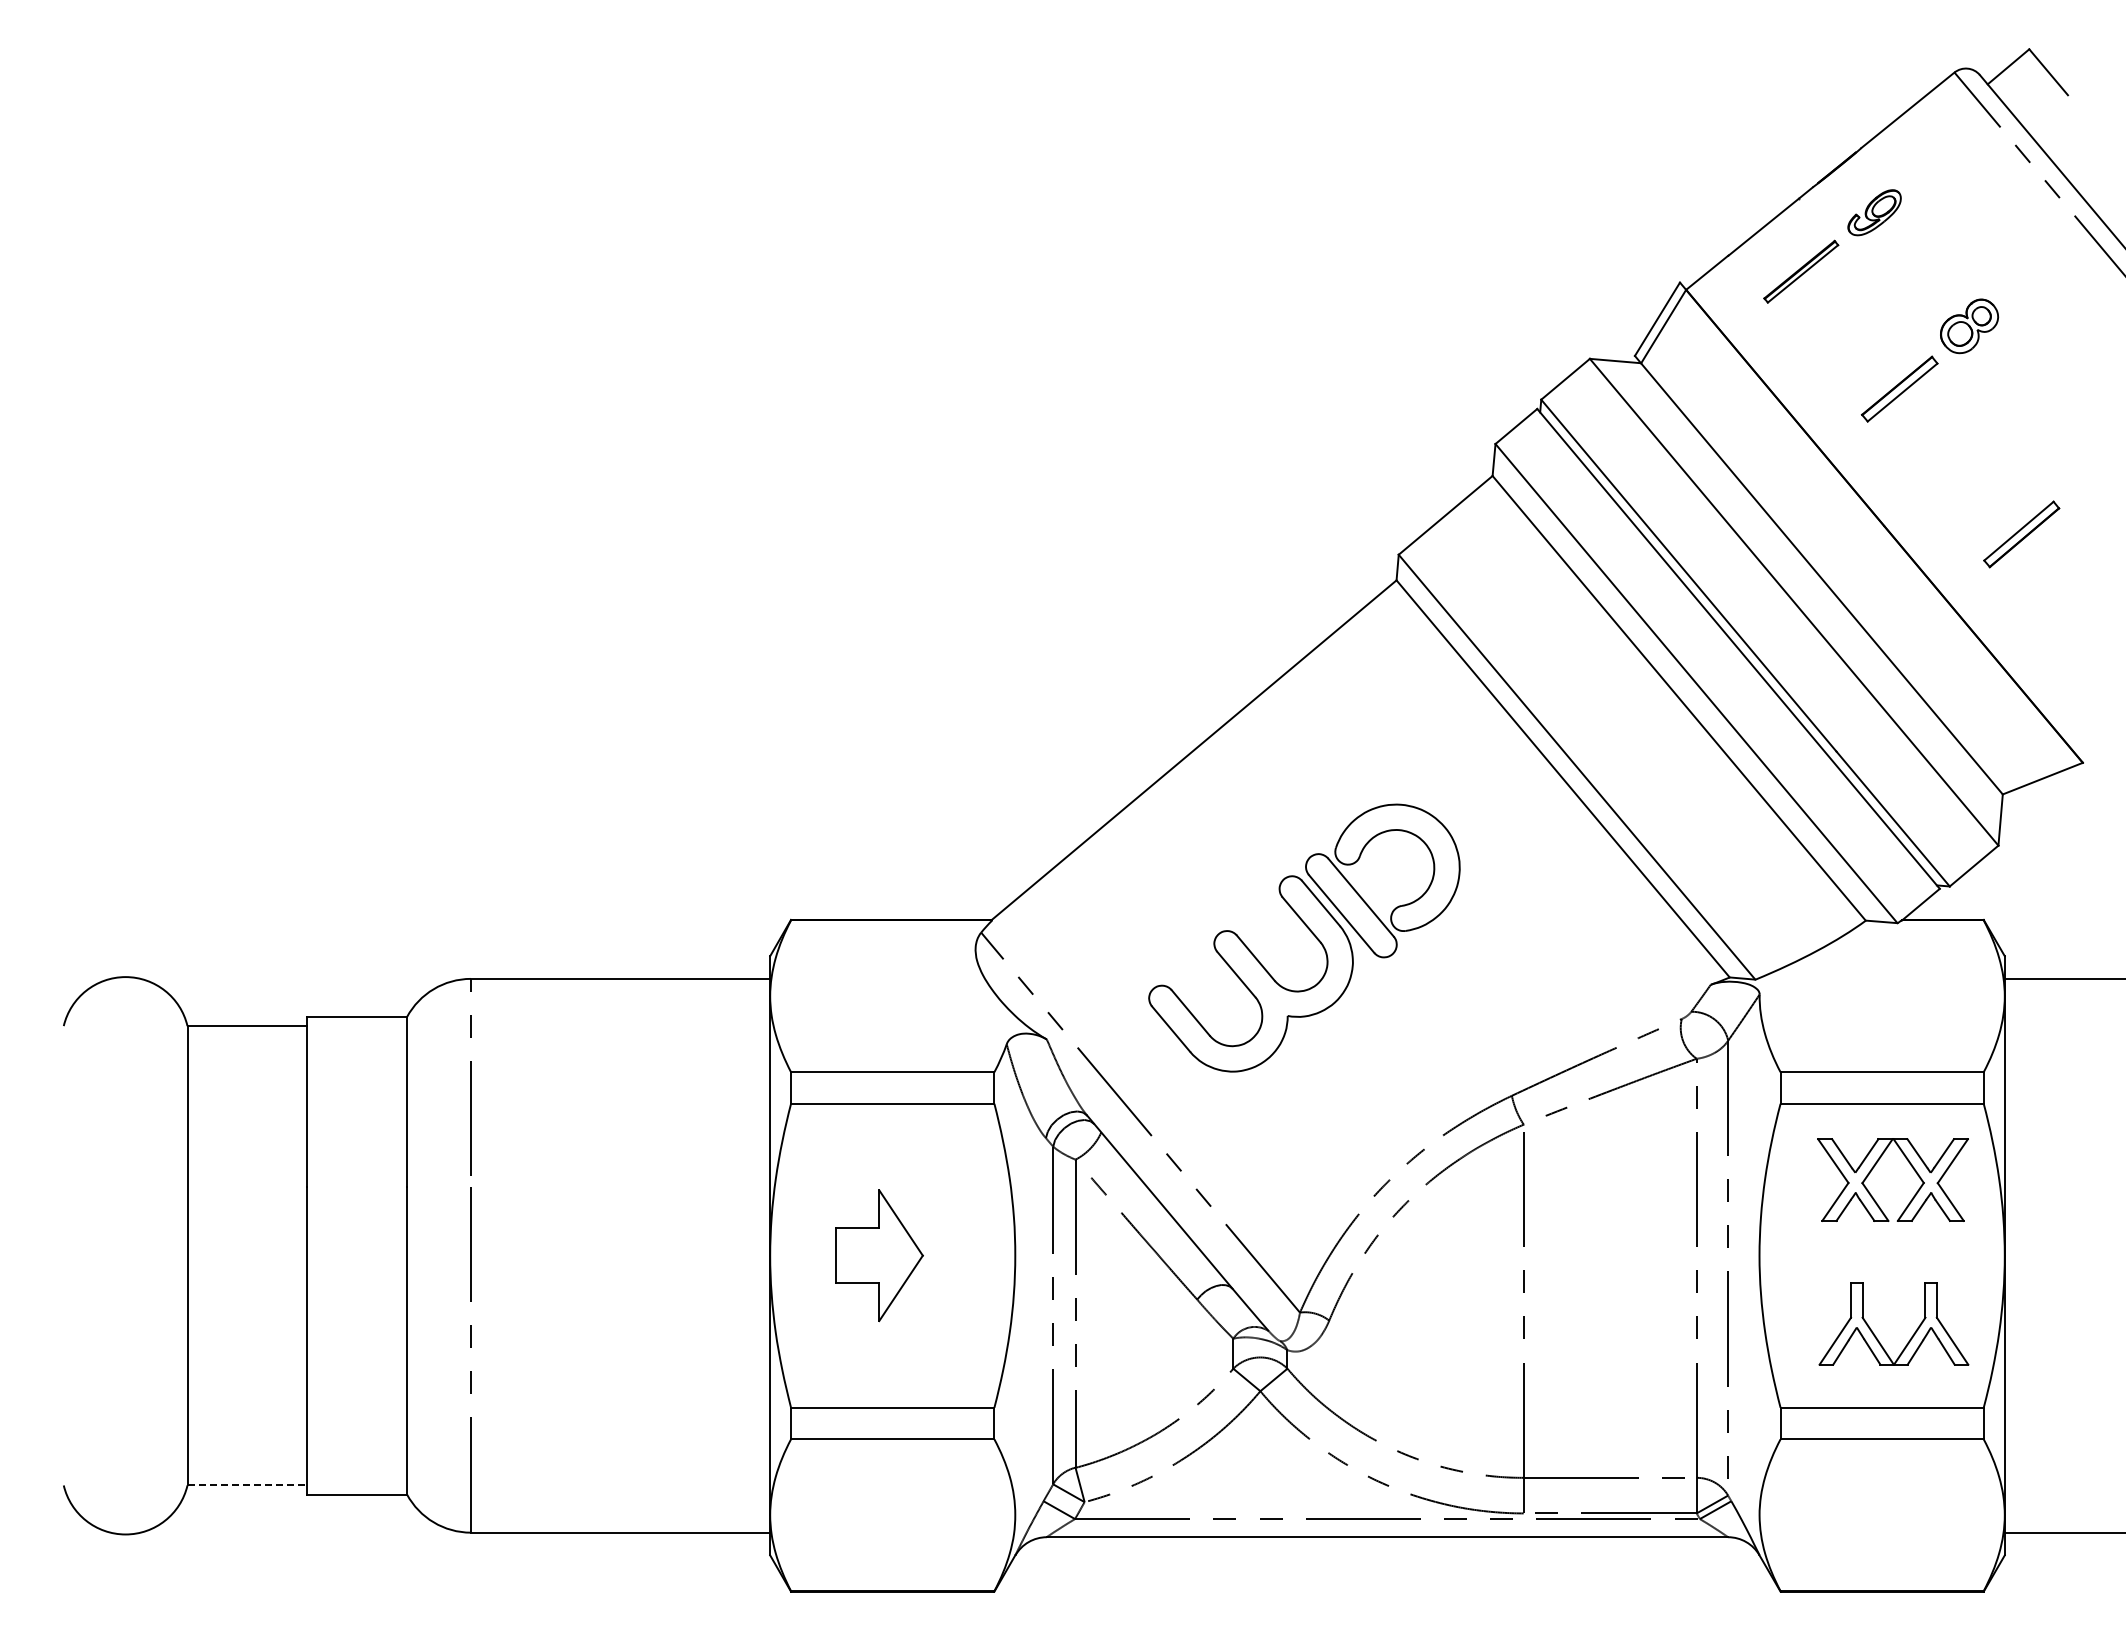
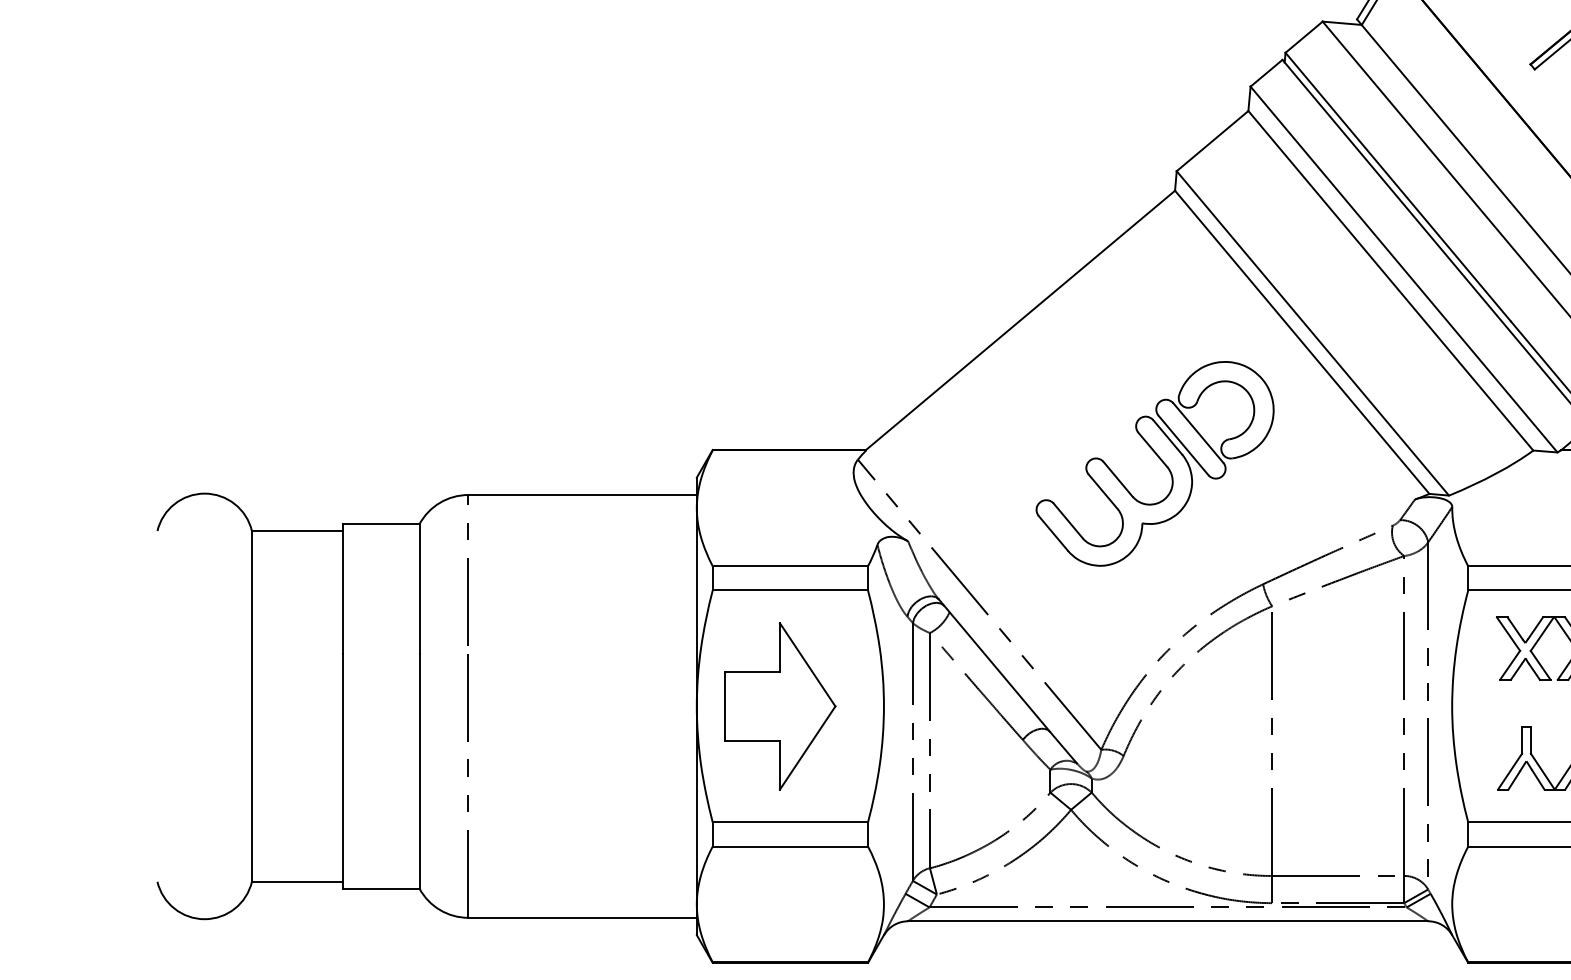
part: (1311, 933) -> (1160, 460), moved
part: (879, 1255) -> (780, 706), size x1.67
line: (247, 1485) -> (297, 881), dashed -> solid

